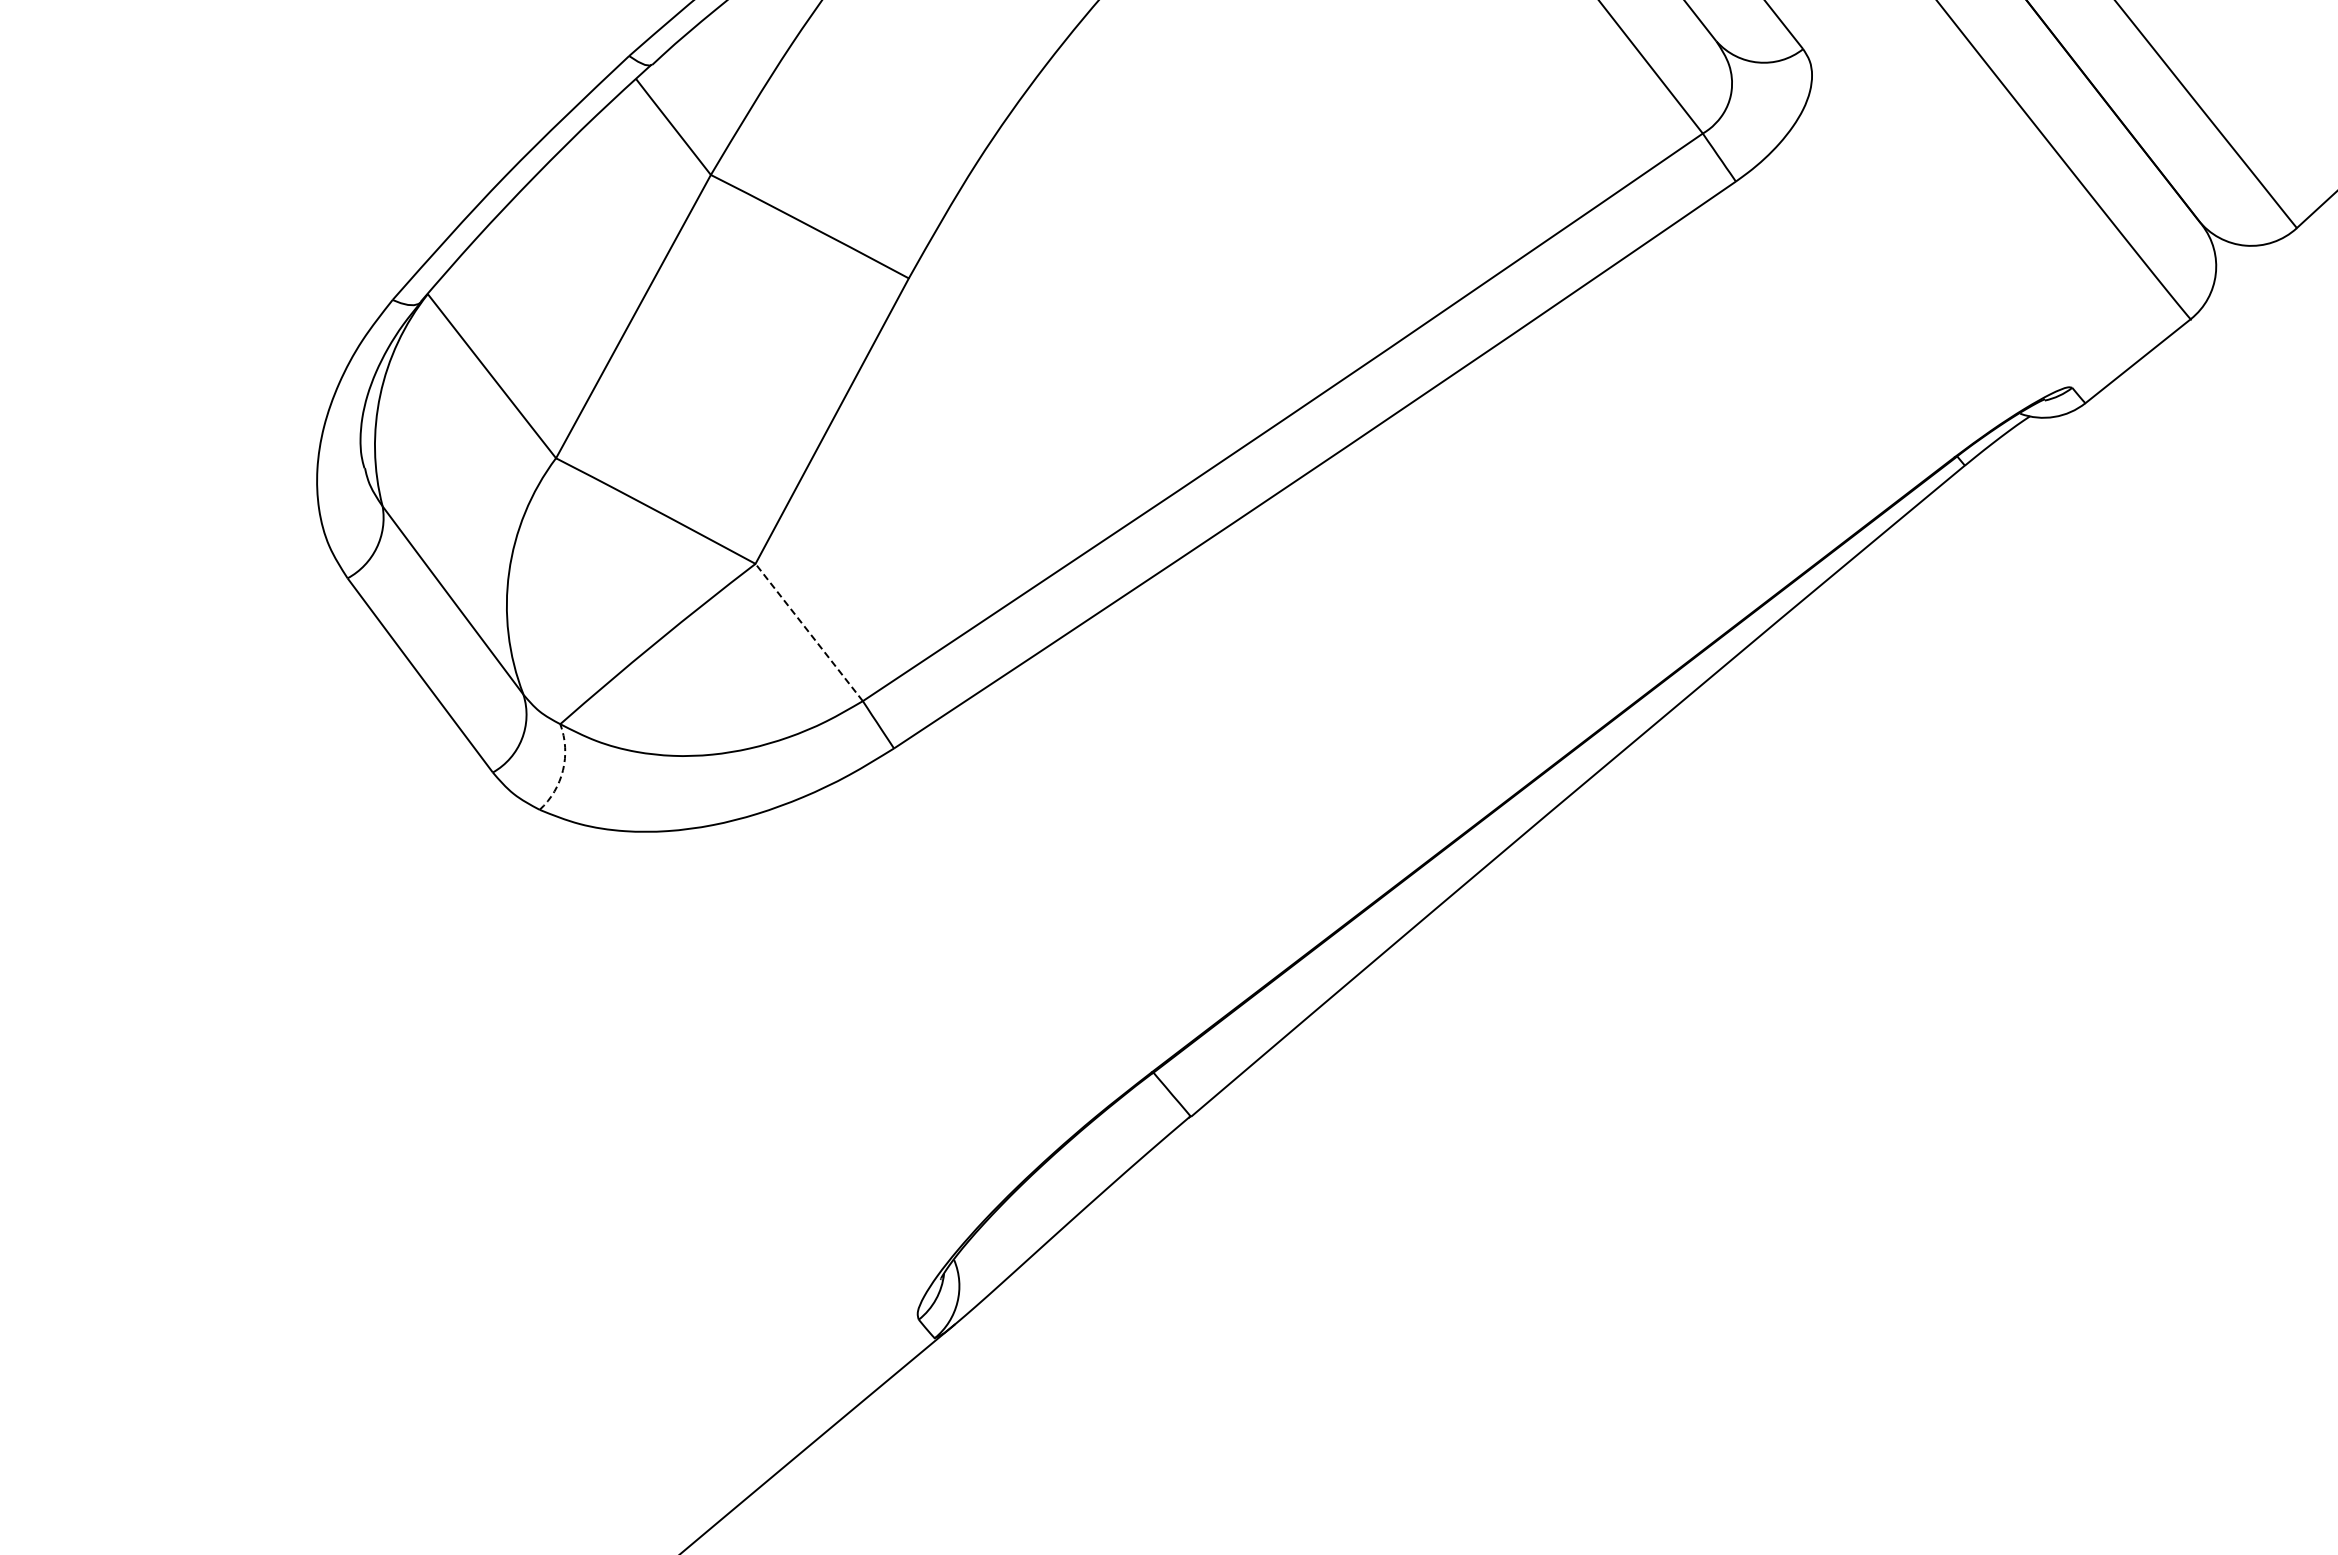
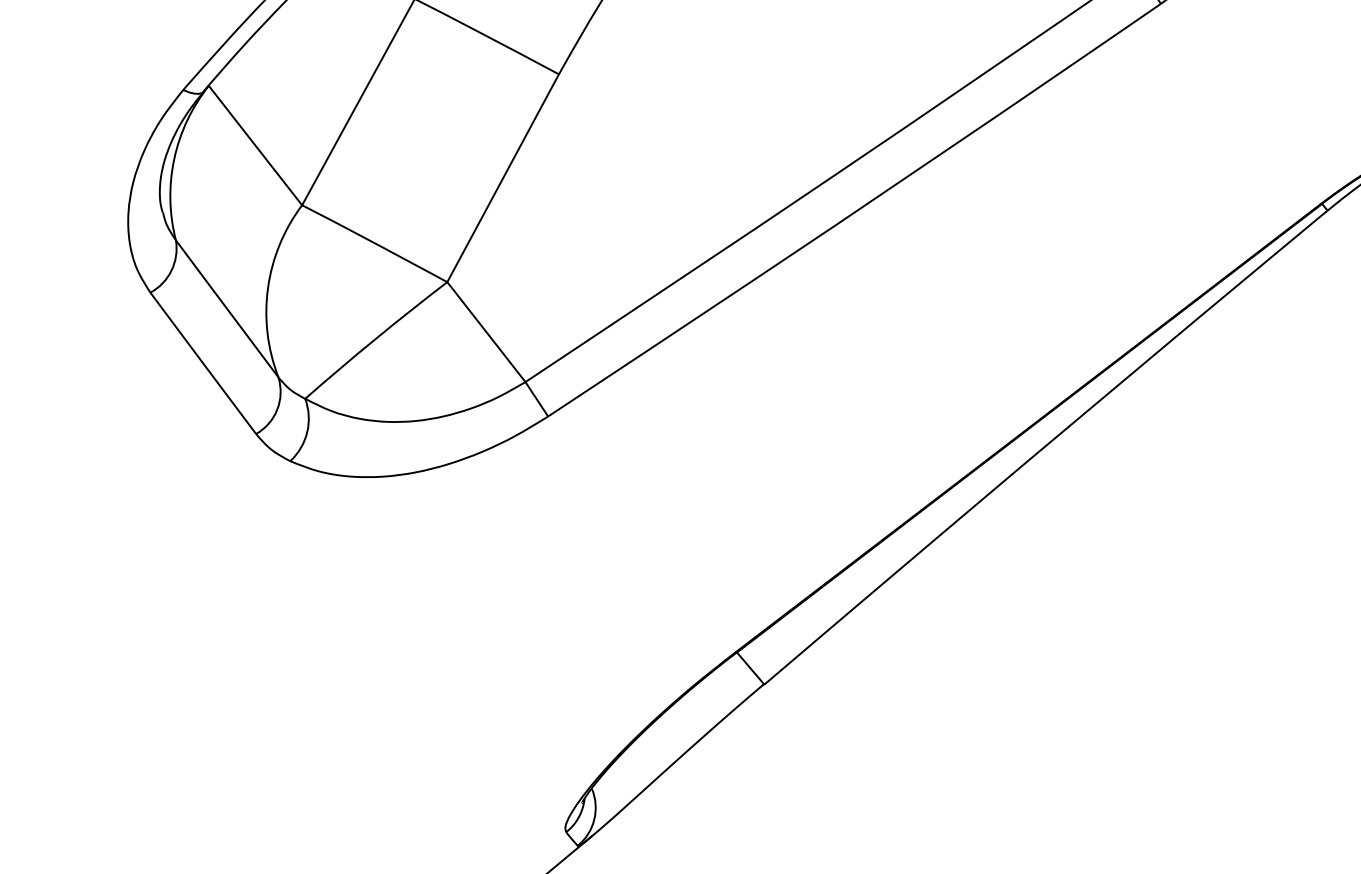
line: (808, 632) -> (485, 332), dashed -> solid
arc: (563, 770) -> (307, 432), dashed -> solid

